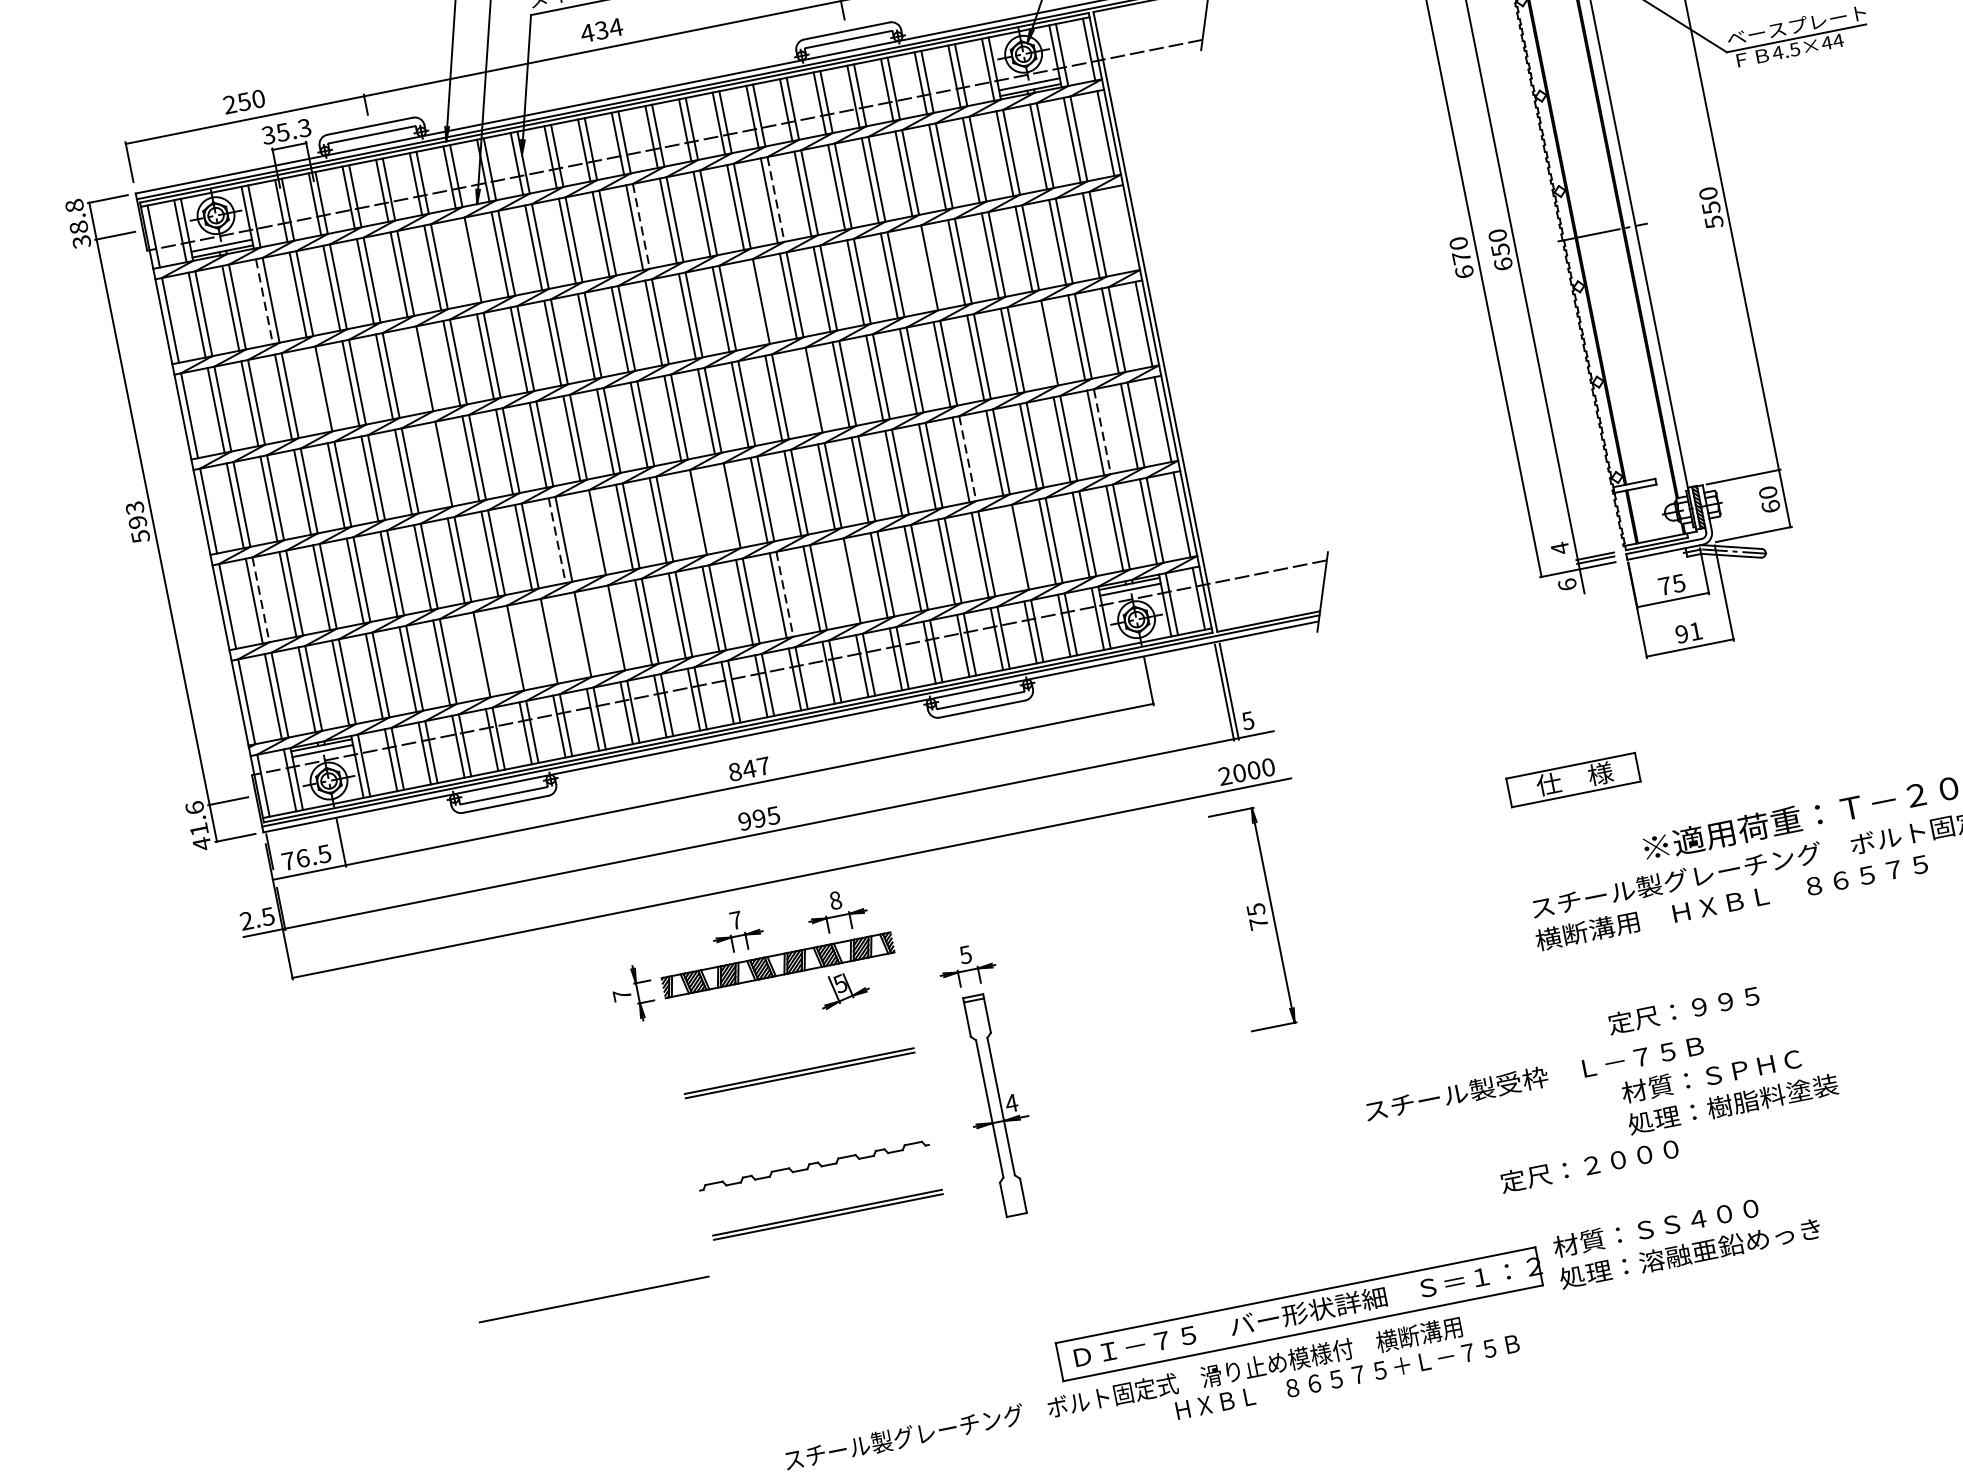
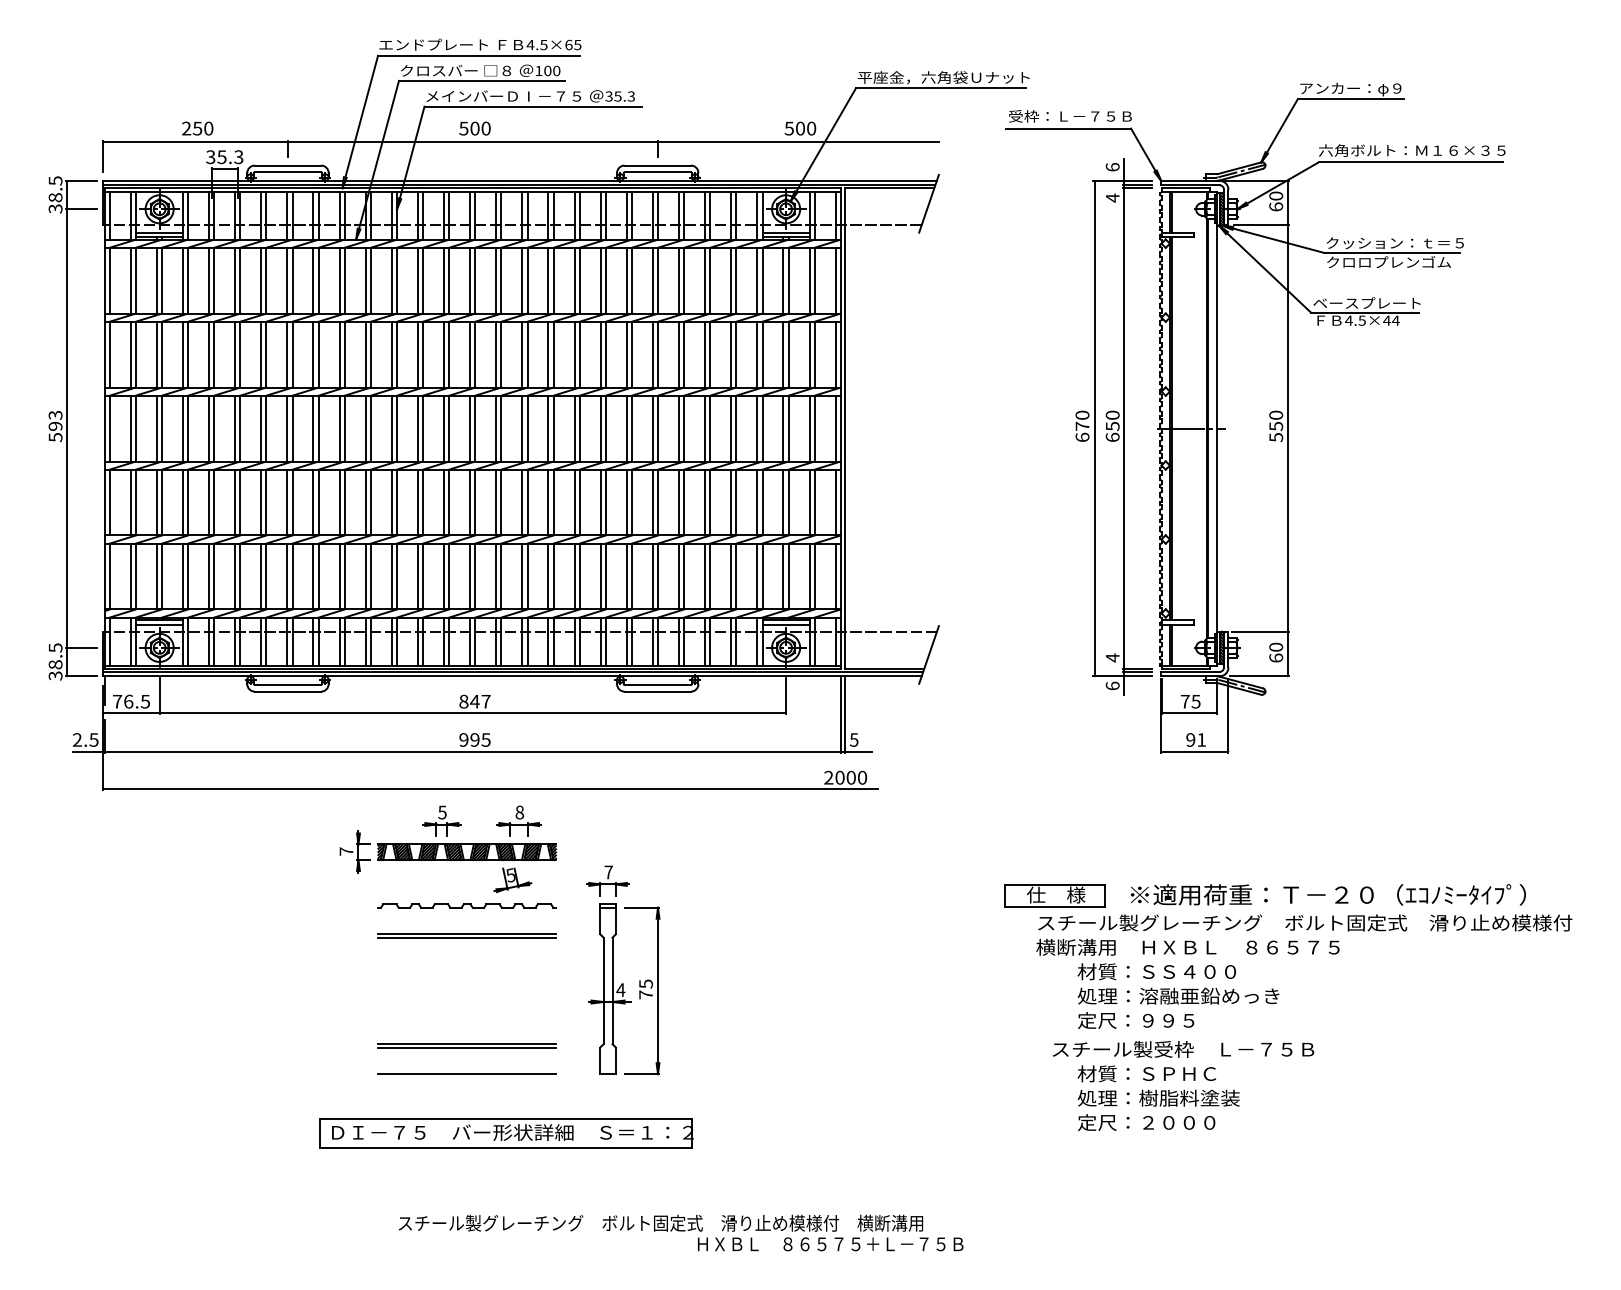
text: (601, 30) -> (474, 128), 434 -> 500
line: (775, 199) -> (579, 280), dashed -> solid
text: (74, 205) -> (55, 180), 38.8 -> 38.5
line: (641, 226) -> (475, 280), dashed -> solid
line: (1124, 228) -> (835, 354), added
line: (466, 261) -> (339, 280), added
line: (923, 268) -> (679, 354), added
line: (263, 301) -> (182, 280), dashed -> solid
line: (754, 302) -> (548, 354), added
line: (1043, 344) -> (757, 428), added
line: (418, 369) -> (287, 354), added
line: (317, 389) -> (209, 354), added
line: (807, 391) -> (574, 428), added
line: (1102, 431) -> (788, 502), dashed -> solid
line: (968, 458) -> (684, 502), dashed -> solid
line: (437, 465) -> (287, 428), added
line: (725, 506) -> (496, 502), added
line: (692, 513) -> (470, 502), added
line: (590, 533) -> (391, 502), added
line: (556, 540) -> (365, 502), dashed -> solid
line: (1014, 548) -> (705, 576), added
line: (845, 582) -> (574, 576), added
line: (784, 594) -> (527, 576), dashed -> solid
line: (260, 599) -> (135, 502), dashed -> solid
line: (609, 629) -> (391, 576), added
line: (575, 635) -> (365, 576), added
line: (542, 642) -> (339, 576), added
line: (508, 649) -> (313, 576), added
line: (475, 656) -> (287, 576), added
part: (1572, 780) -> (1054, 895), moved
text: (198, 826) -> (55, 662), 41.6 -> 38.5
part: (1253, 918) -> (642, 990), moved
text: (736, 920) -> (442, 812), 7 -> 5
text: (965, 954) -> (608, 872), 5 -> 7
text: (1534, 1078) -> (1183, 1049), moved
part: (813, 1165) -> (466, 905), moved
text: (1589, 1165) -> (1146, 1122), moved
text: (1686, 1237) -> (1178, 983), moved
line: (593, 1298) -> (466, 1073), moved
part: (1300, 1314) -> (506, 1133), moved

